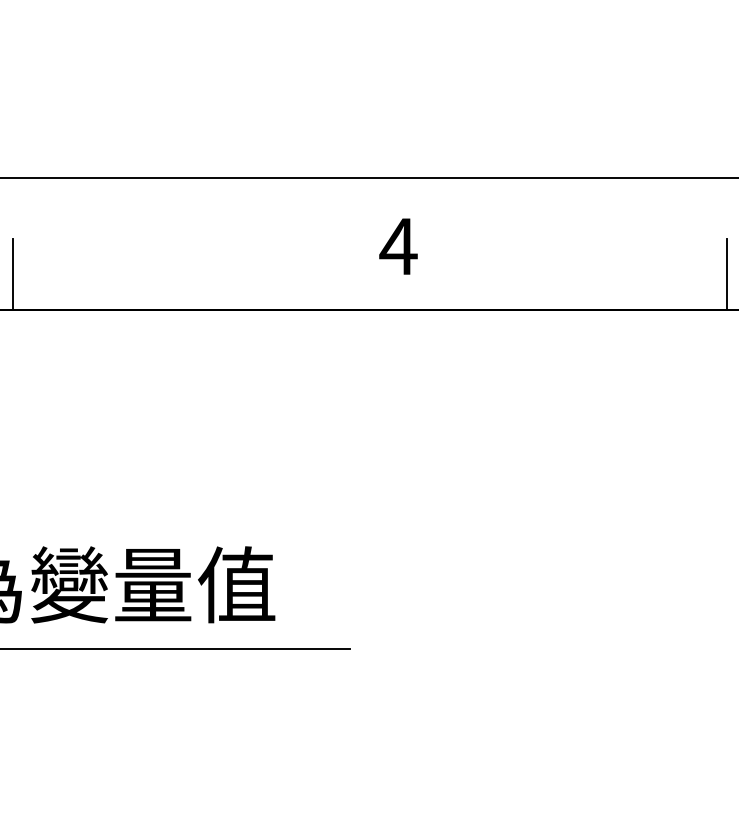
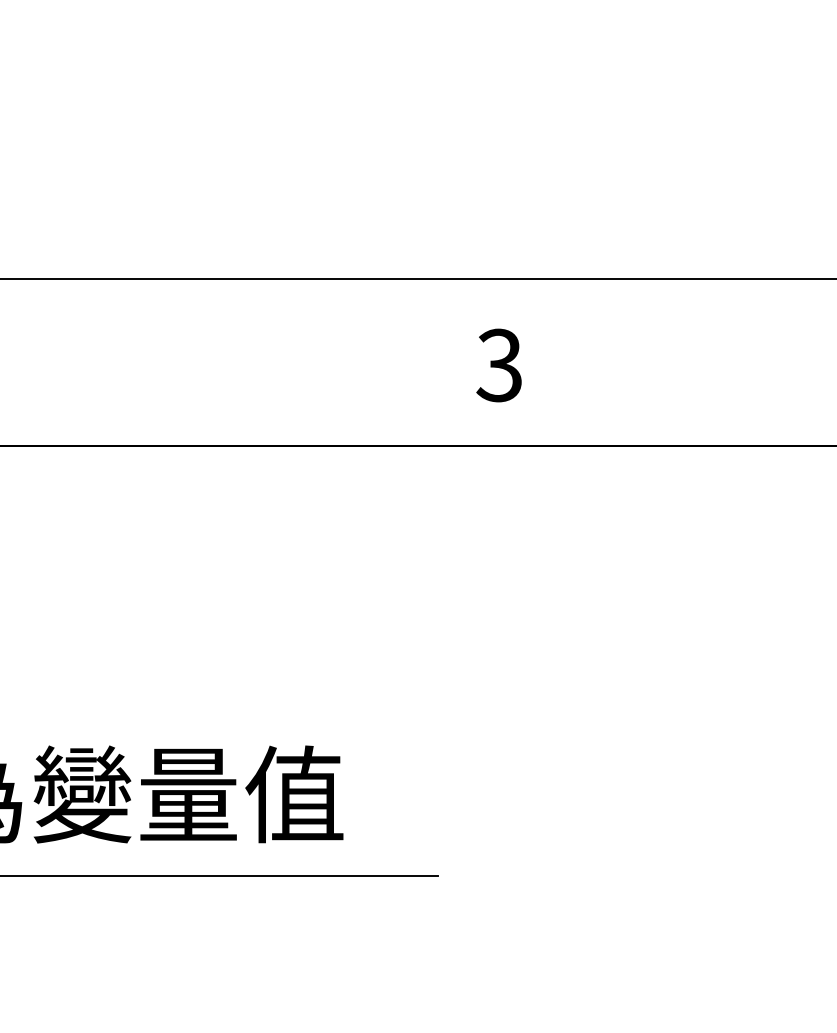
text: (398, 246) -> (499, 365), 4 -> 3
line: (12, 273) -> (10, 399), removed

